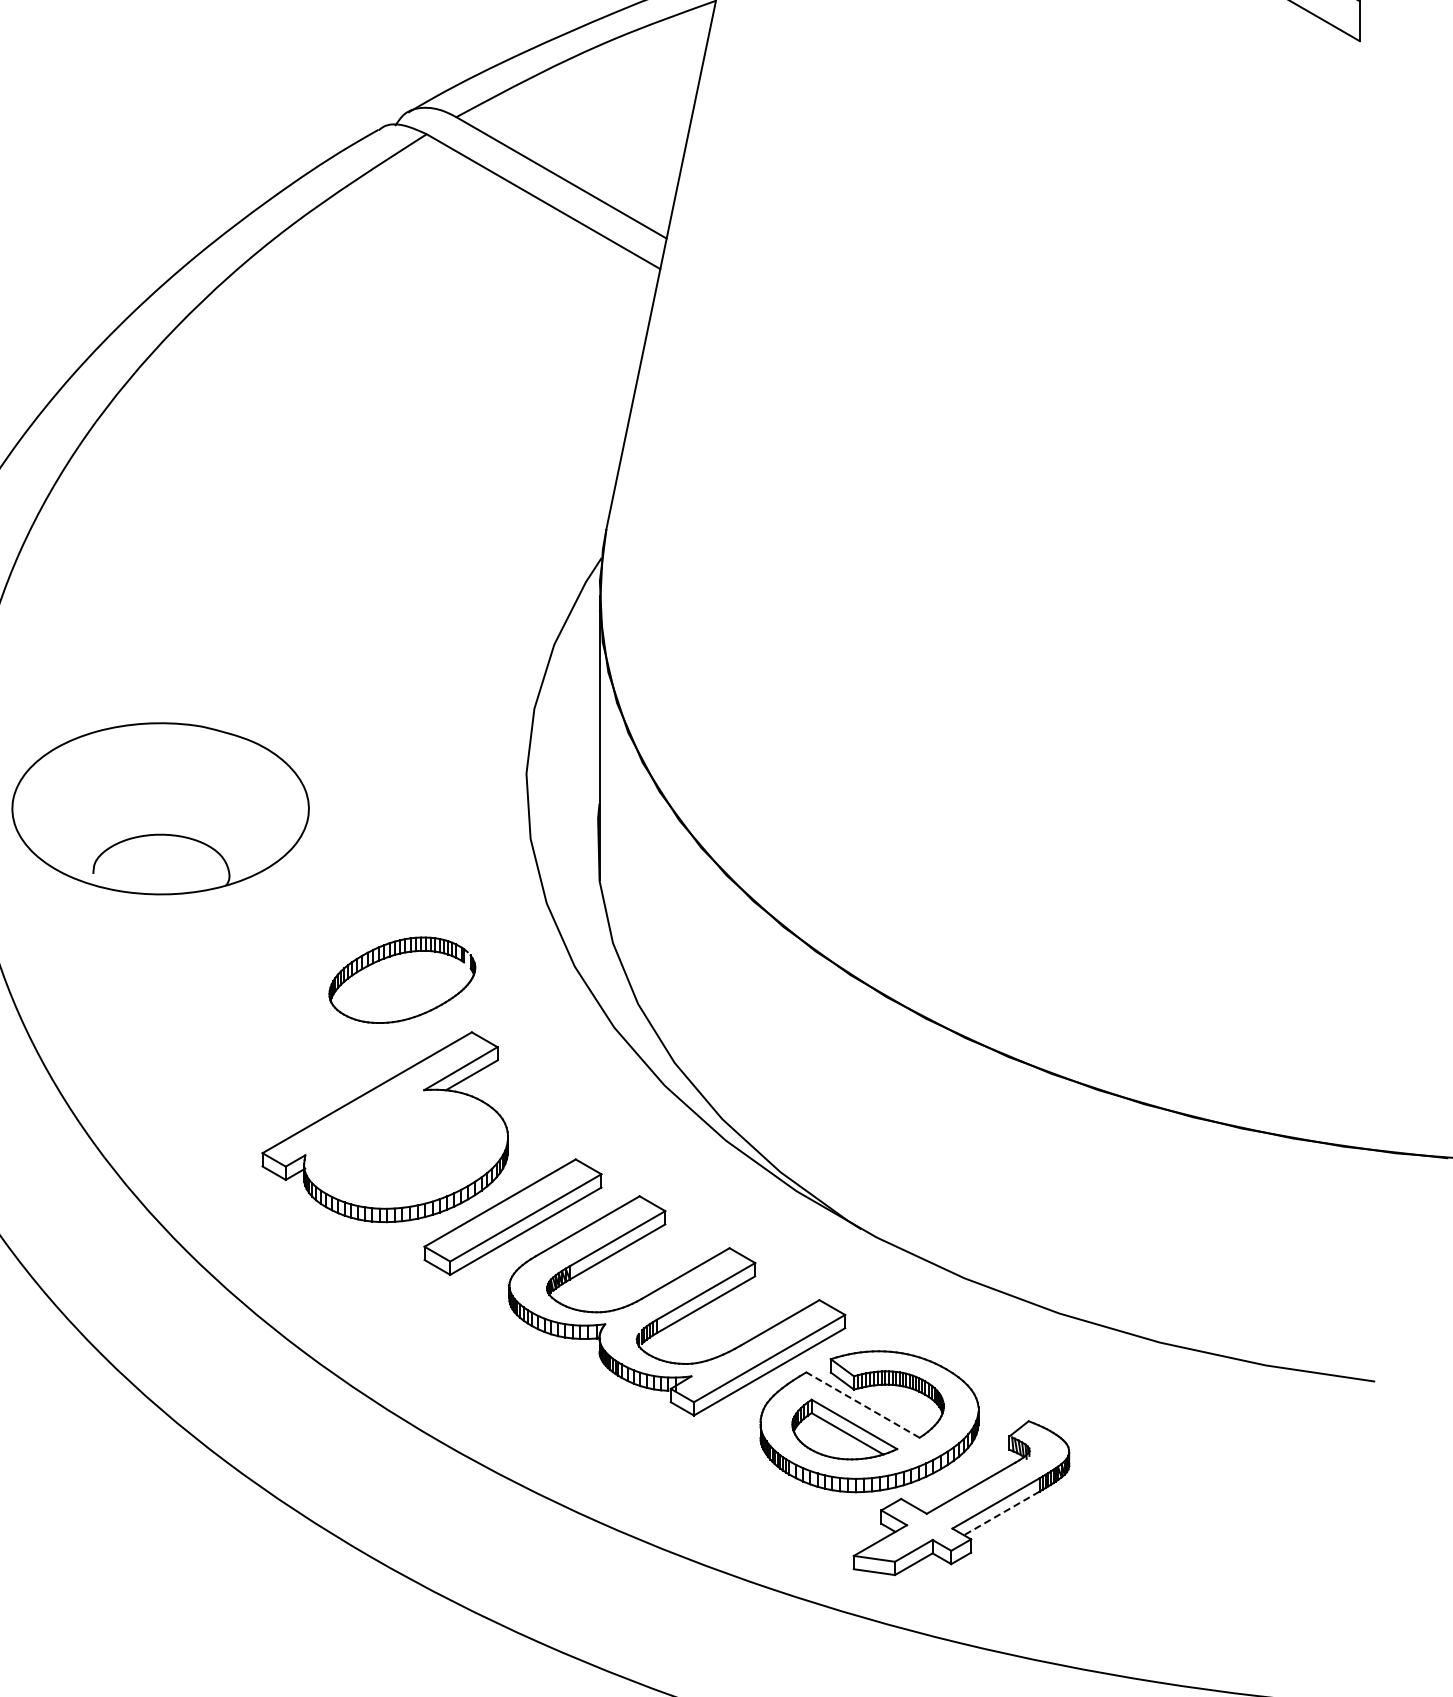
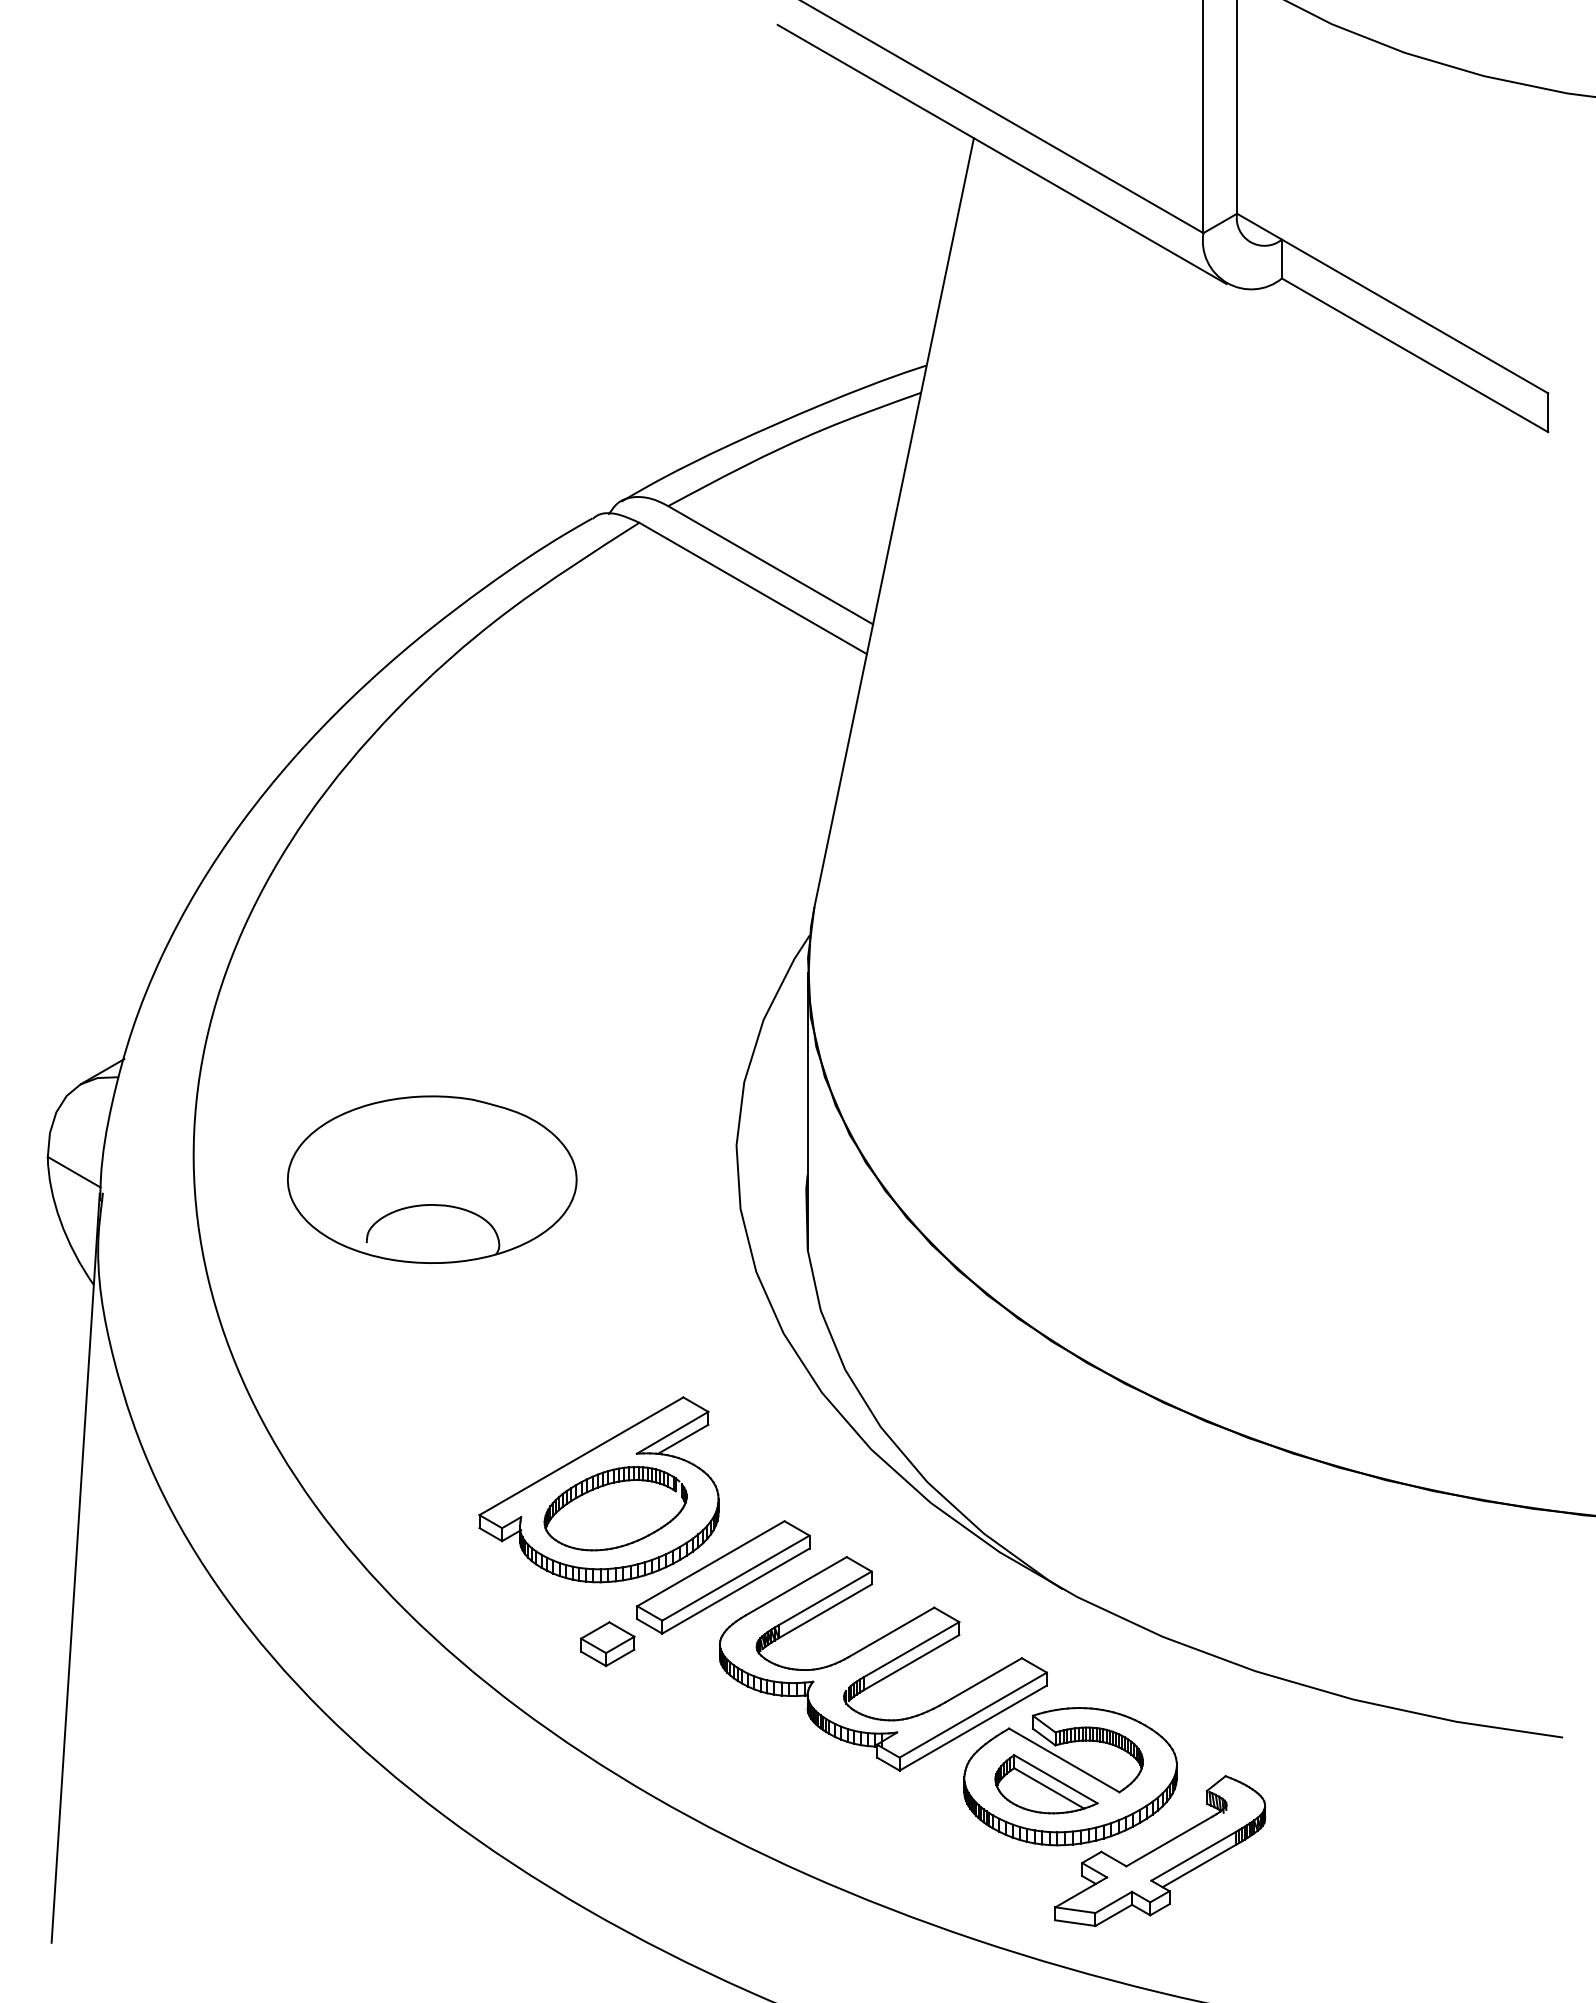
part: (160, 808) -> (432, 1179), moved
part: (398, 955) -> (611, 1484), moved
part: (393, 1286) -> (607, 1644), added
line: (863, 1405) -> (1064, 1760), dashed -> solid
line: (1000, 1513) -> (1198, 1866), dashed -> solid

